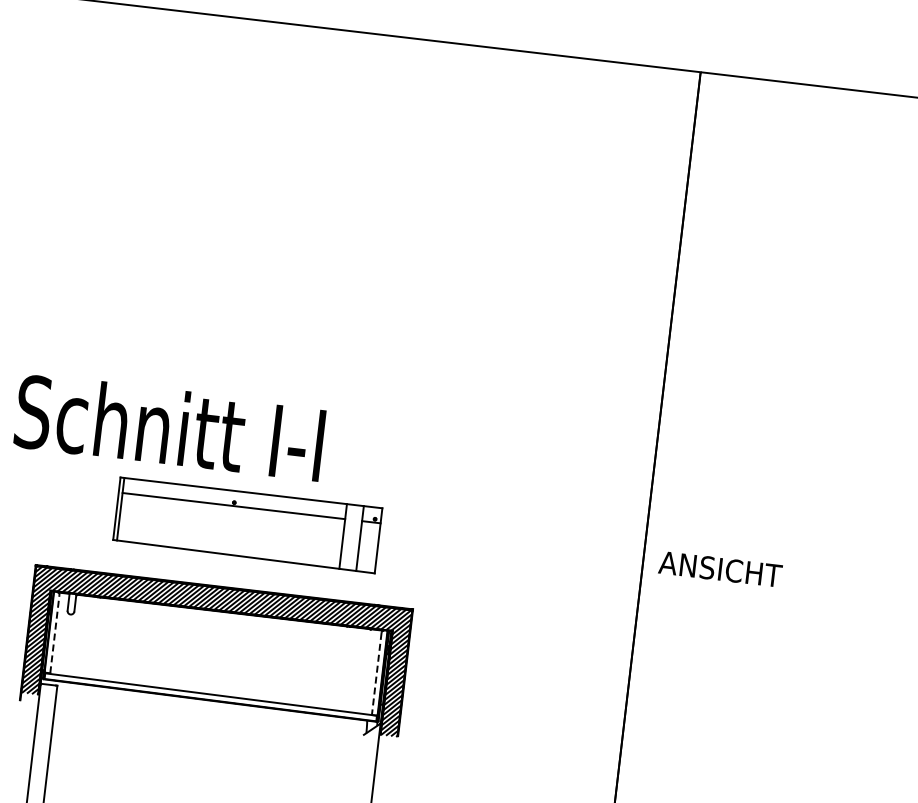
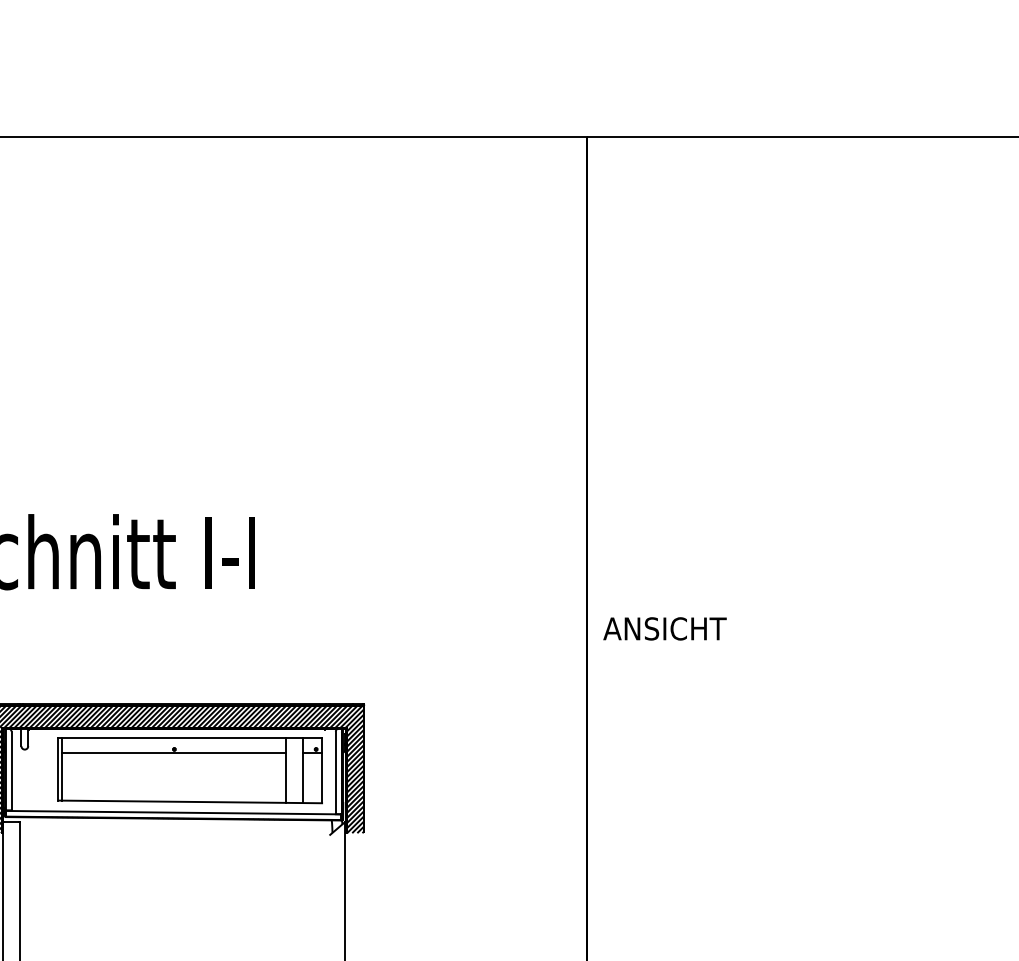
part: (246, 525) -> (189, 770), moved
line: (54, 633) -> (11, 770), dashed -> solid
line: (376, 674) -> (335, 773), dashed -> solid

